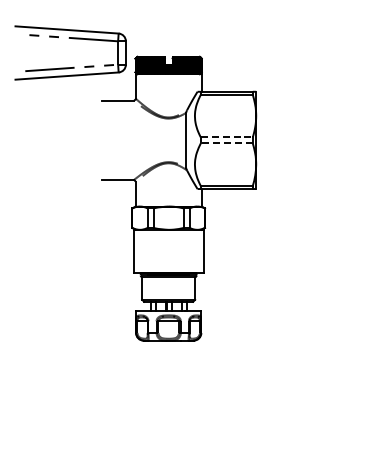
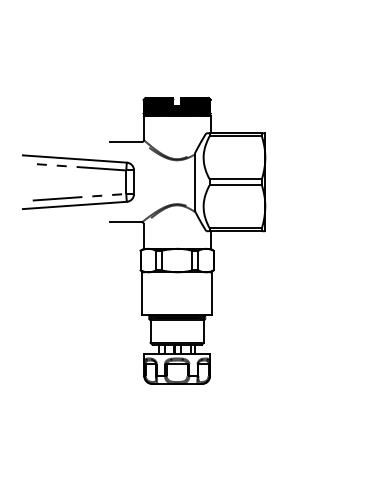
part: (71, 39) -> (79, 168), moved
line: (227, 137) -> (236, 179), dashed -> solid
line: (226, 143) -> (235, 185), dashed -> solid

